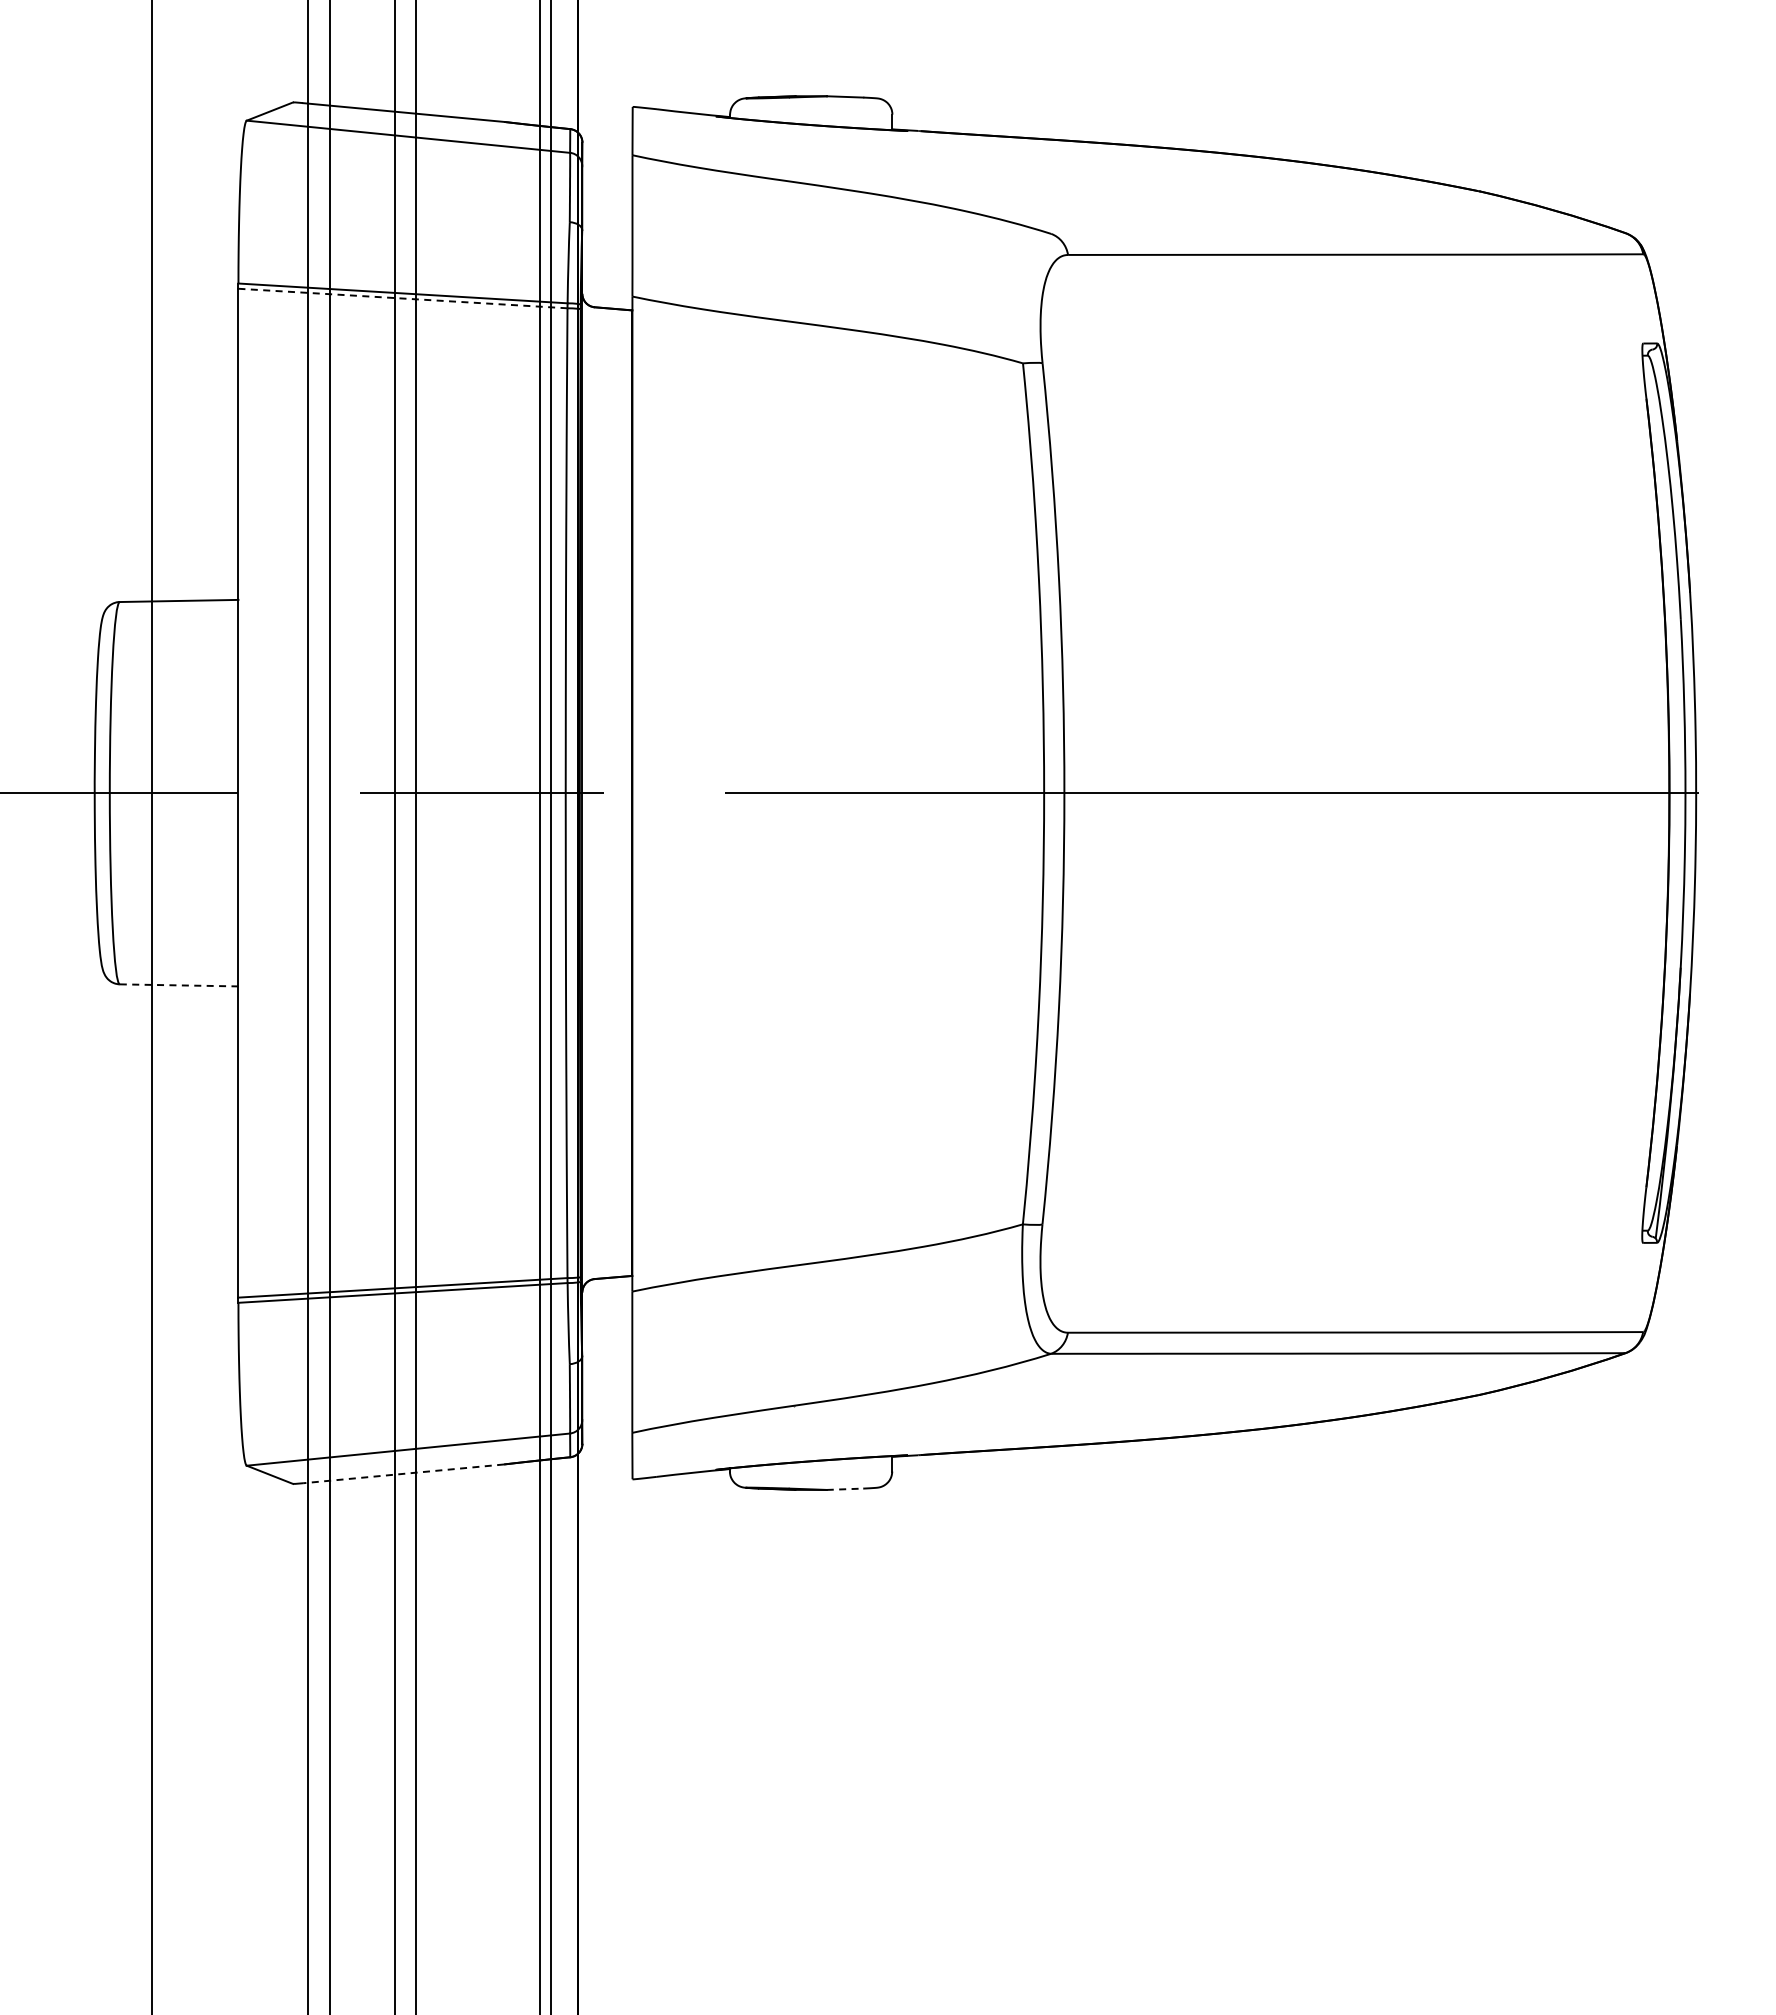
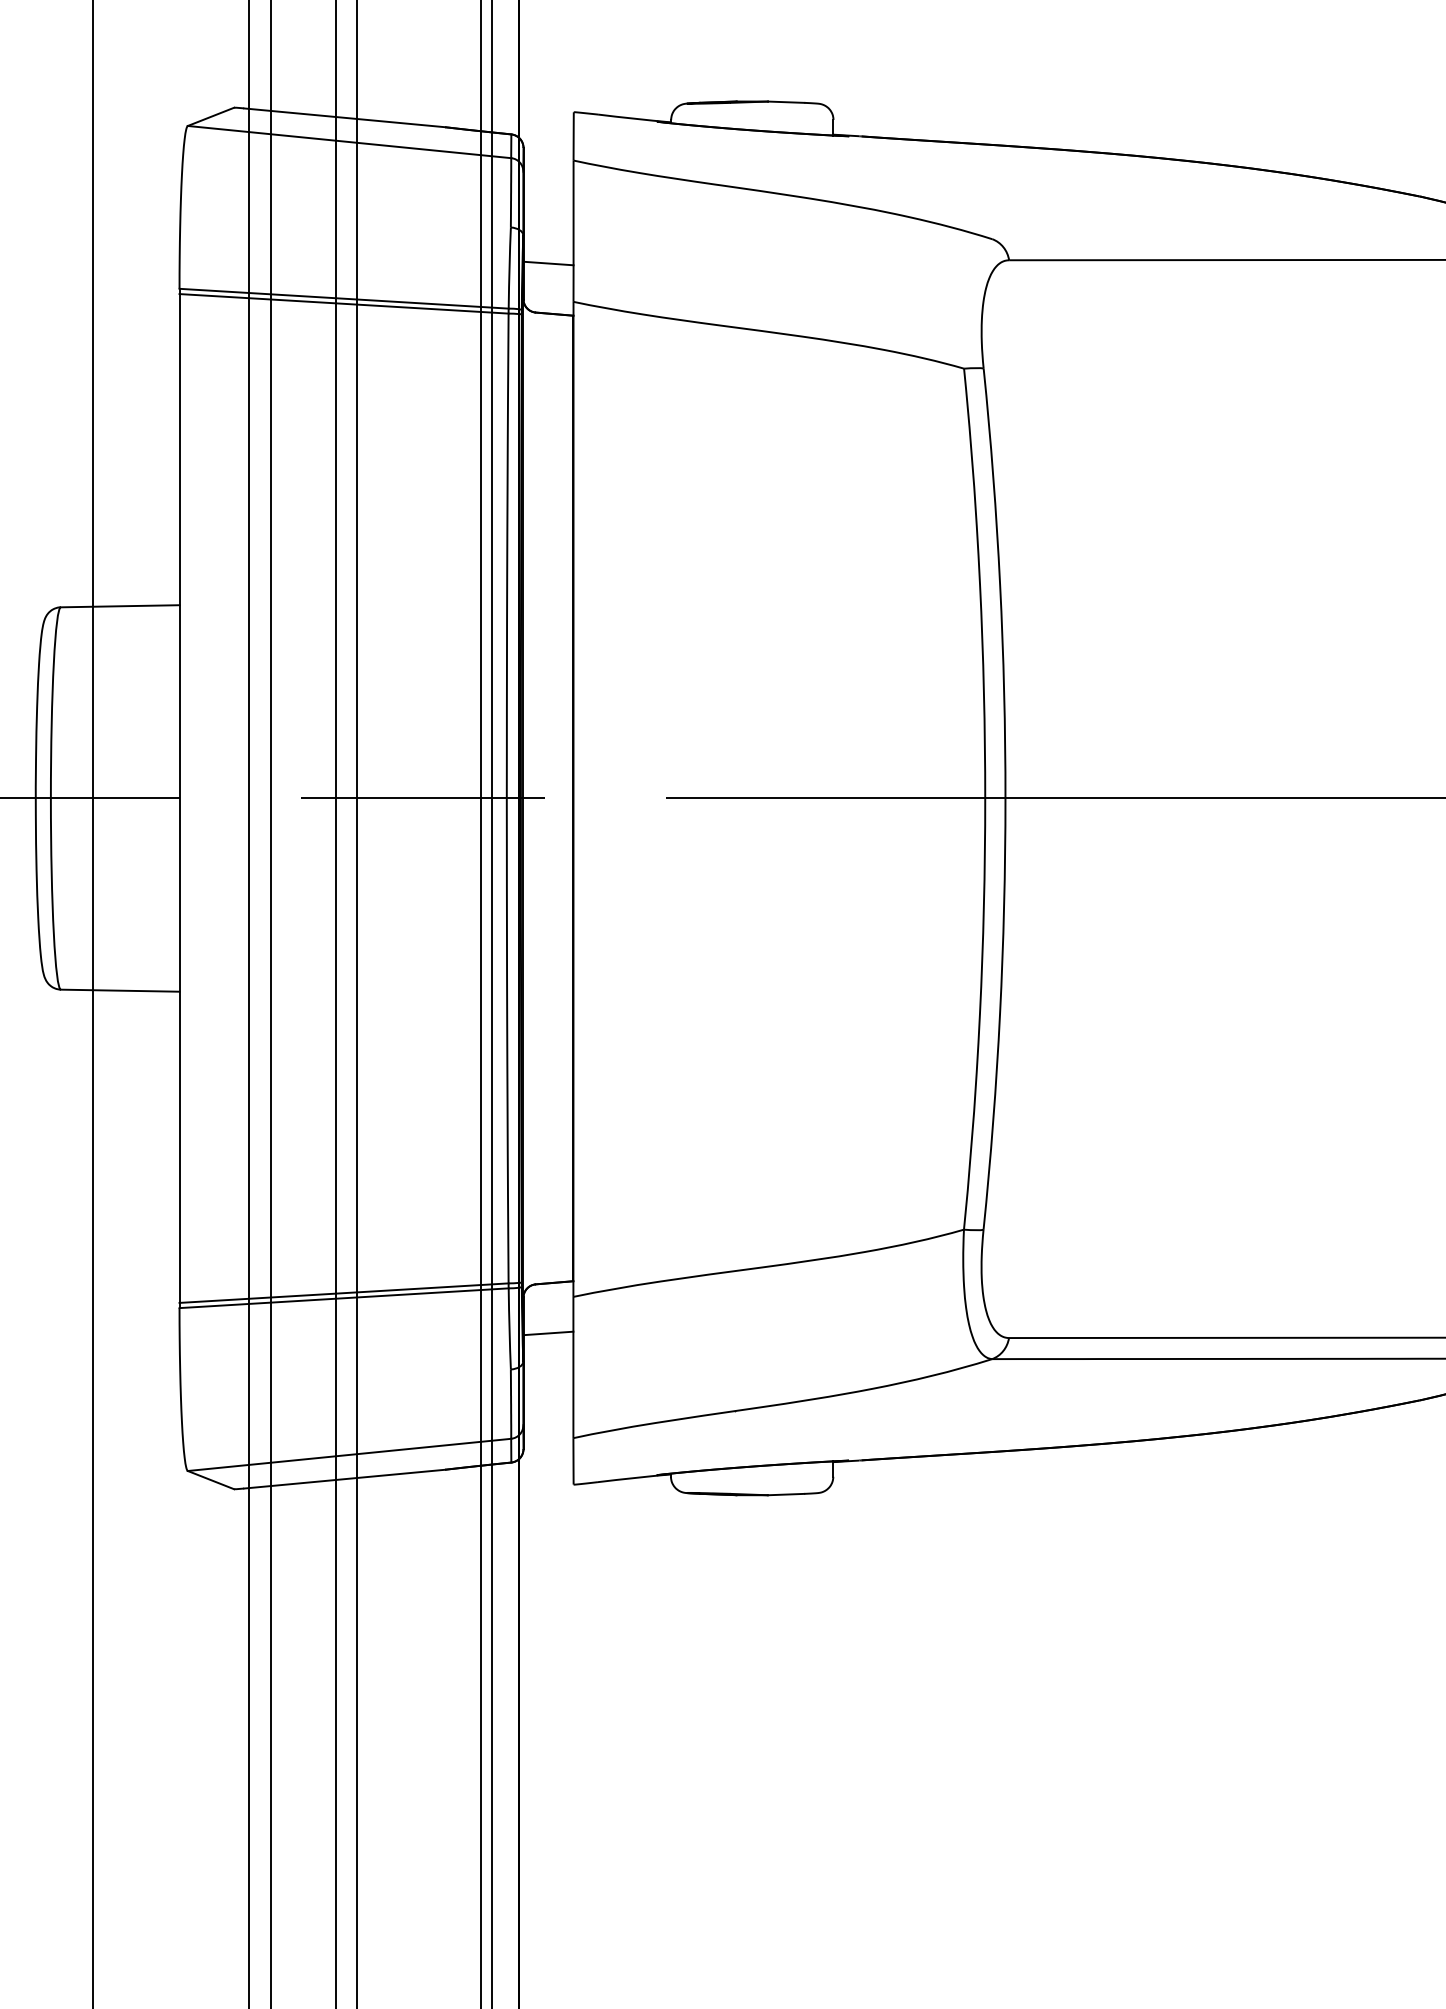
line: (607, 257) -> (548, 262), added
line: (402, 298) -> (343, 303), dashed -> solid
line: (179, 985) -> (120, 990), dashed -> solid
line: (607, 1327) -> (548, 1332), added
line: (403, 1473) -> (344, 1478), dashed -> solid
line: (845, 1489) -> (786, 1494), dashed -> solid

